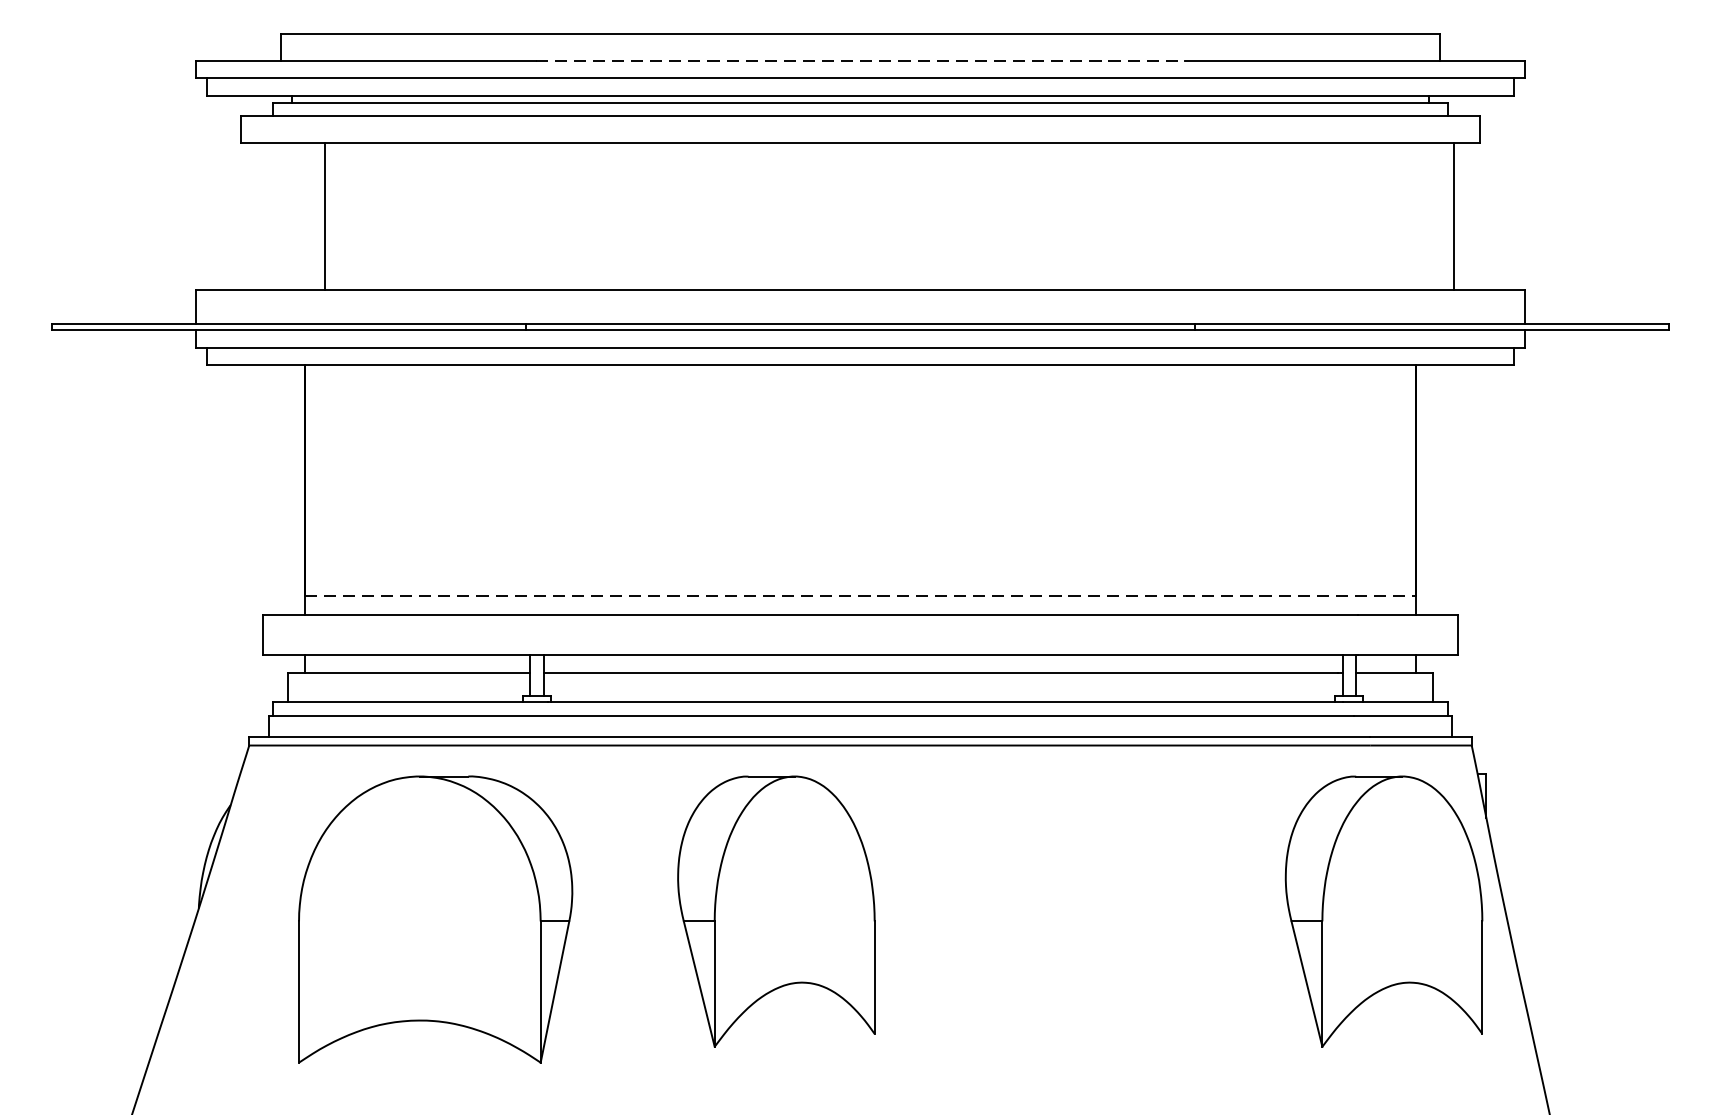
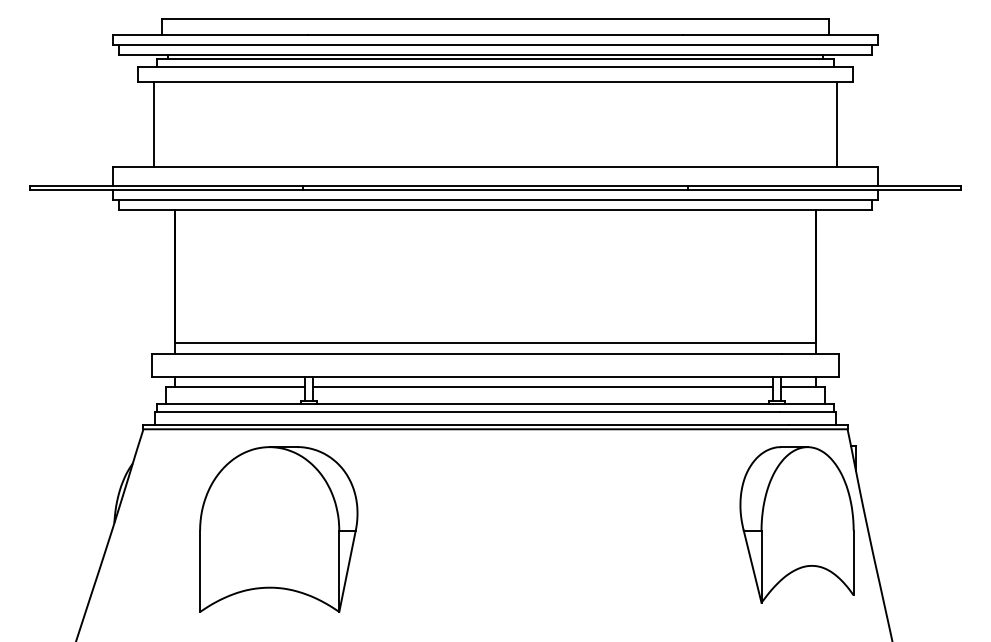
line: (860, 60) -> (495, 34), dashed -> solid
line: (324, 216) -> (153, 124), moved
line: (860, 596) -> (495, 343), dashed -> solid
part: (775, 910) -> (446, 524), removed
part: (435, 919) -> (278, 529), moved

